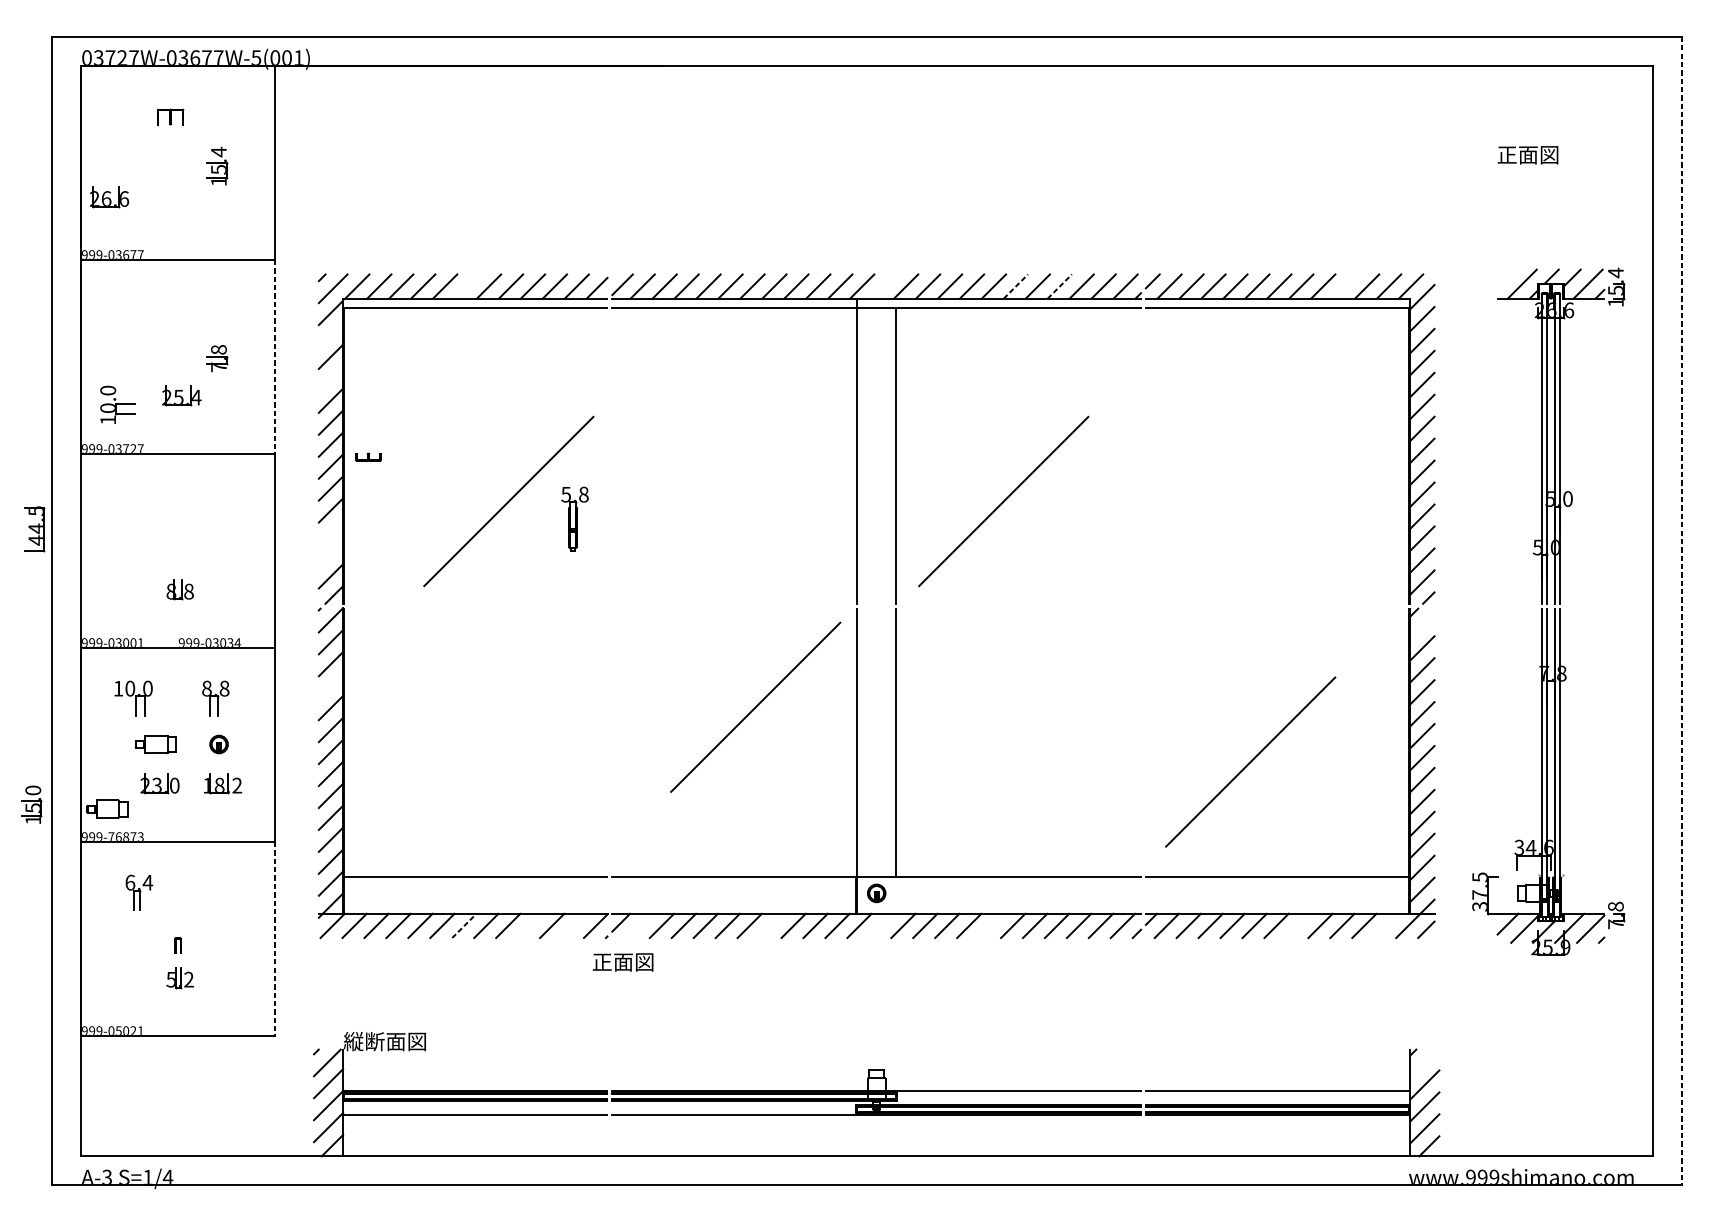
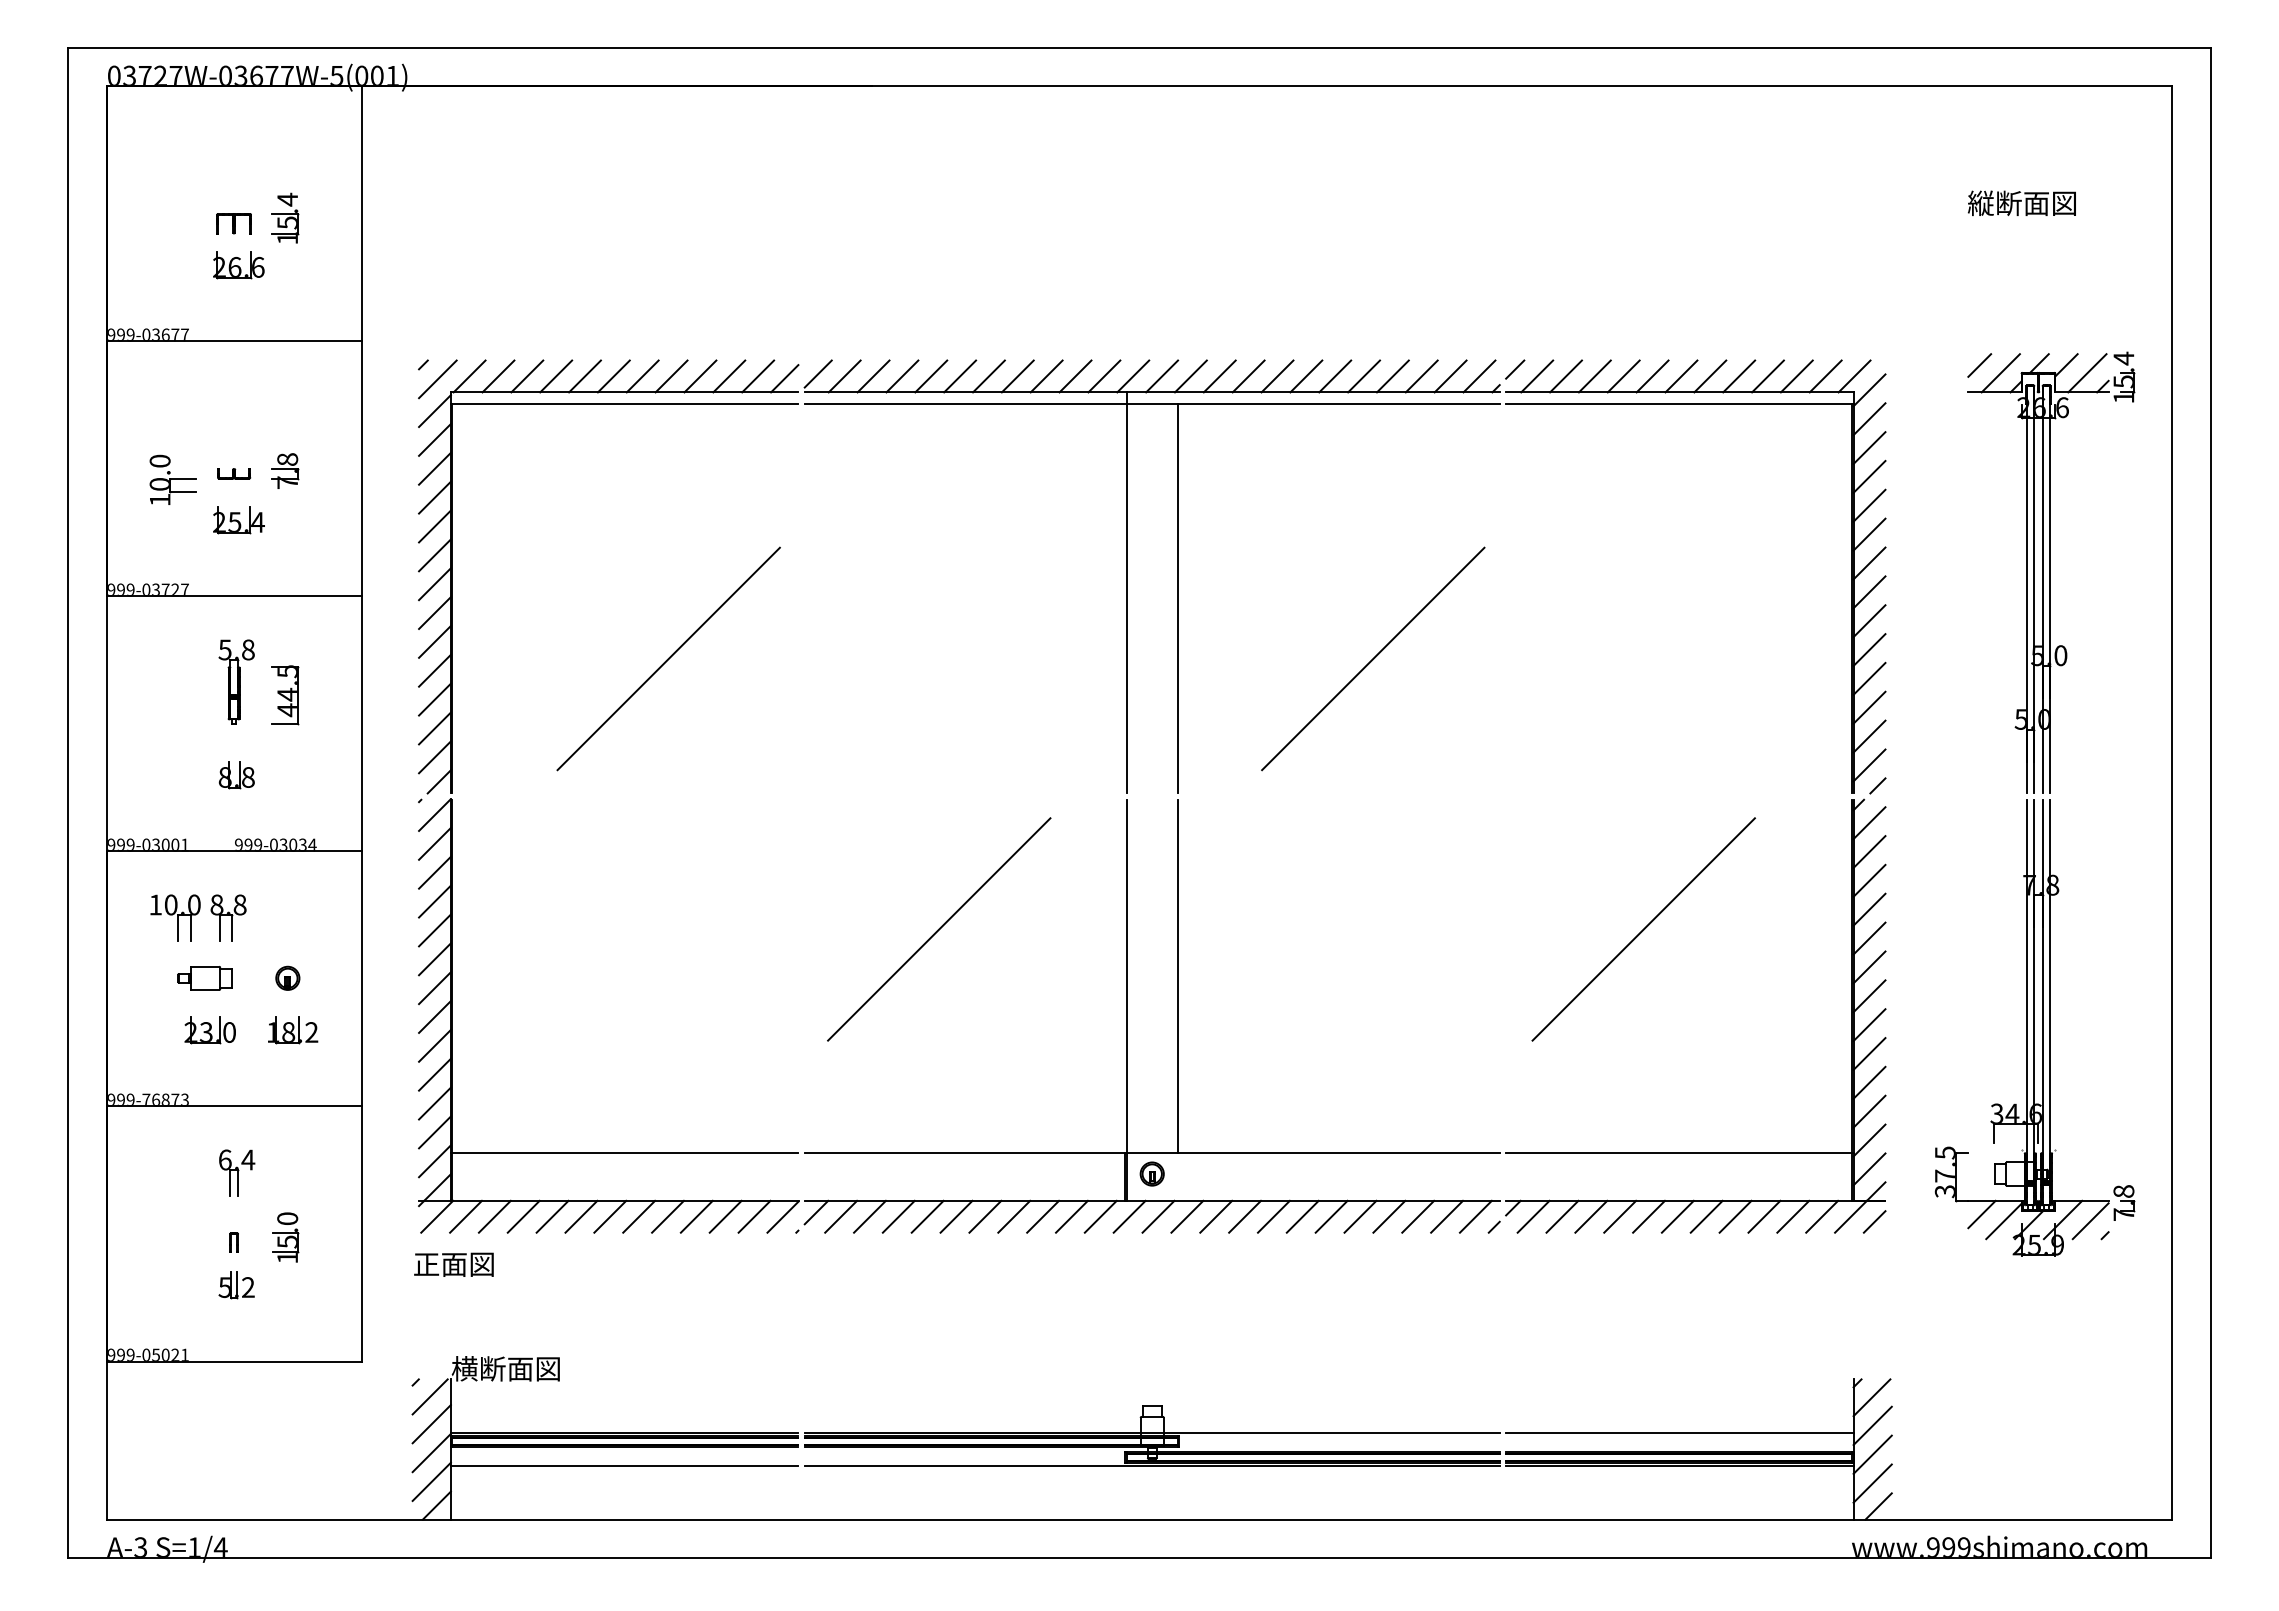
part: (170, 116) -> (233, 223), moved
text: (1538, 154) -> (2021, 203), 正面図 -> 縦断面図
part: (109, 197) -> (238, 265), moved
line: (1506, 278) -> (1979, 365), added
line: (466, 286) -> (613, 376), added
line: (884, 286) -> (1162, 376), added
line: (1016, 286) -> (1335, 376), dashed -> solid
line: (1059, 286) -> (1392, 376), dashed -> solid
line: (1344, 286) -> (1767, 376), added
line: (330, 334) -> (434, 439), added
line: (275, 356) -> (361, 468), dashed -> solid
line: (330, 378) -> (434, 497), added
part: (117, 404) -> (172, 479), moved
part: (368, 457) -> (234, 473), moved
line: (1003, 501) -> (1373, 658), moved
part: (574, 518) -> (236, 681), moved
part: (34, 529) -> (285, 695), moved
line: (330, 532) -> (434, 699), added
line: (330, 554) -> (434, 728), added
line: (1681, 611) -> (2210, 803), dashed -> solid
line: (1422, 626) -> (1869, 823), added
line: (330, 686) -> (434, 901), added
part: (215, 698) -> (228, 917), moved
line: (755, 707) -> (939, 929), moved
line: (1250, 762) -> (1643, 929), moved
part: (31, 804) -> (285, 1237), moved
part: (106, 809) -> (140, 1063), removed
part: (139, 892) -> (237, 1172), moved
line: (464, 925) -> (610, 1216), dashed -> solid
line: (529, 925) -> (696, 1216), added
line: (574, 925) -> (754, 1216), added
line: (640, 925) -> (841, 1216), added
line: (771, 925) -> (1014, 1216), added
line: (881, 925) -> (1158, 1216), added
line: (991, 925) -> (1302, 1216), added
line: (1298, 925) -> (1706, 1216), added
line: (1386, 925) -> (1822, 1216), added
line: (275, 939) -> (361, 1234), dashed -> solid
text: (622, 962) -> (453, 1264), moved
text: (353, 1041) -> (464, 1368), 縦断面図 -> 横断面図
line: (1423, 1063) -> (1871, 1397), added

